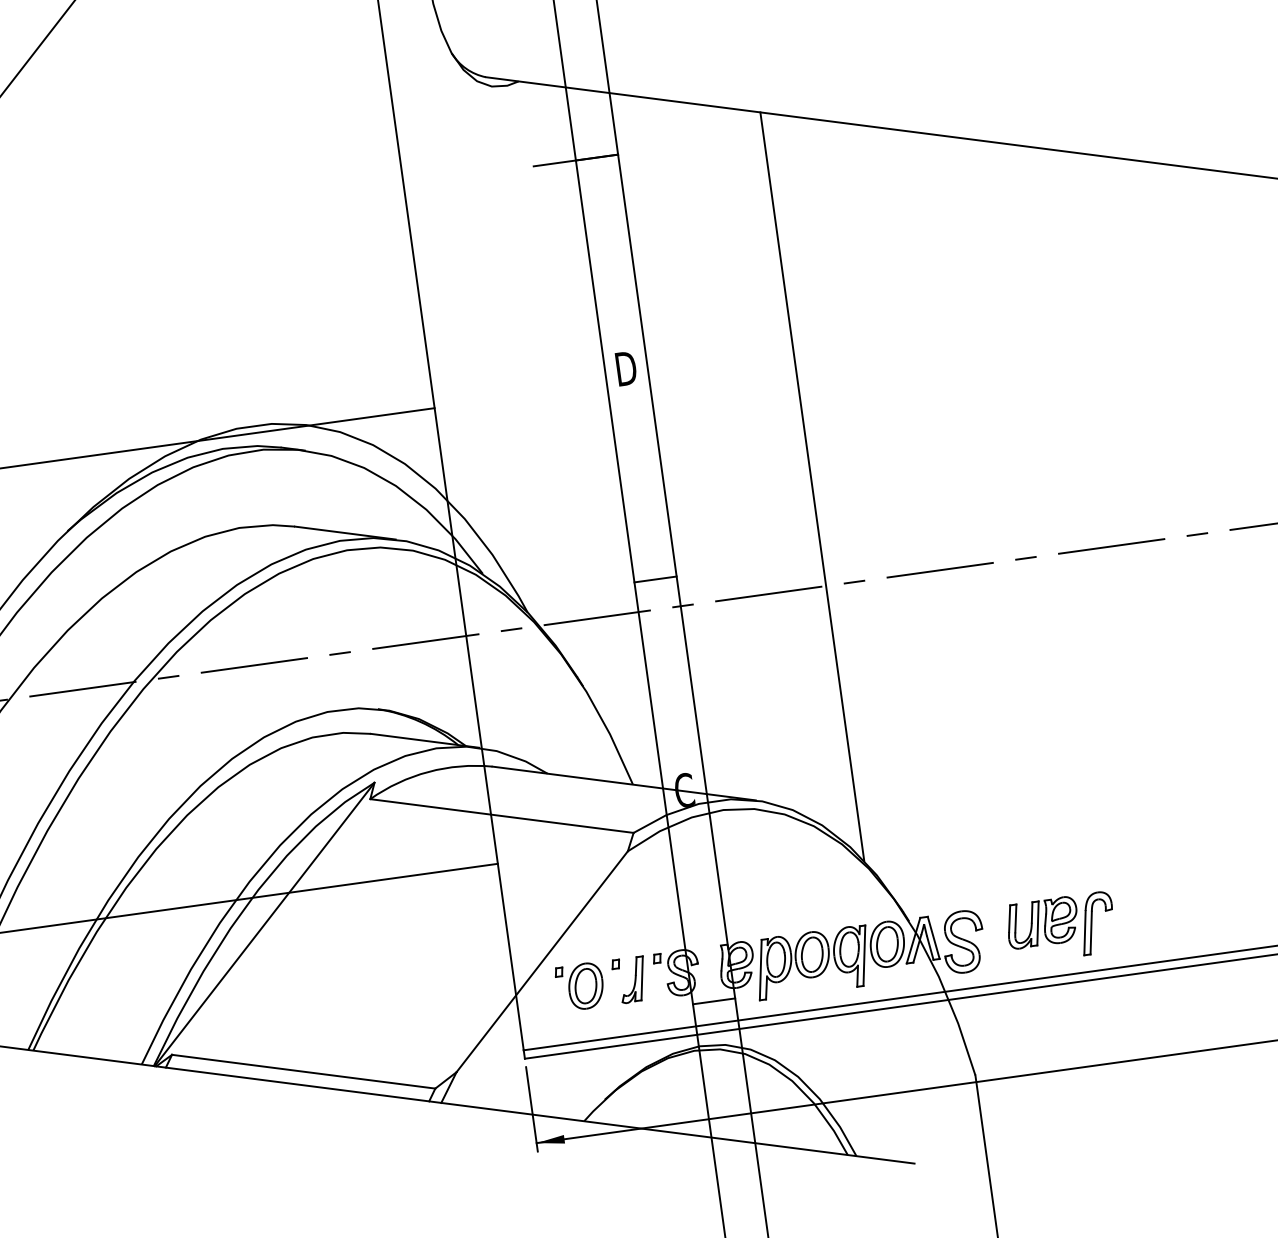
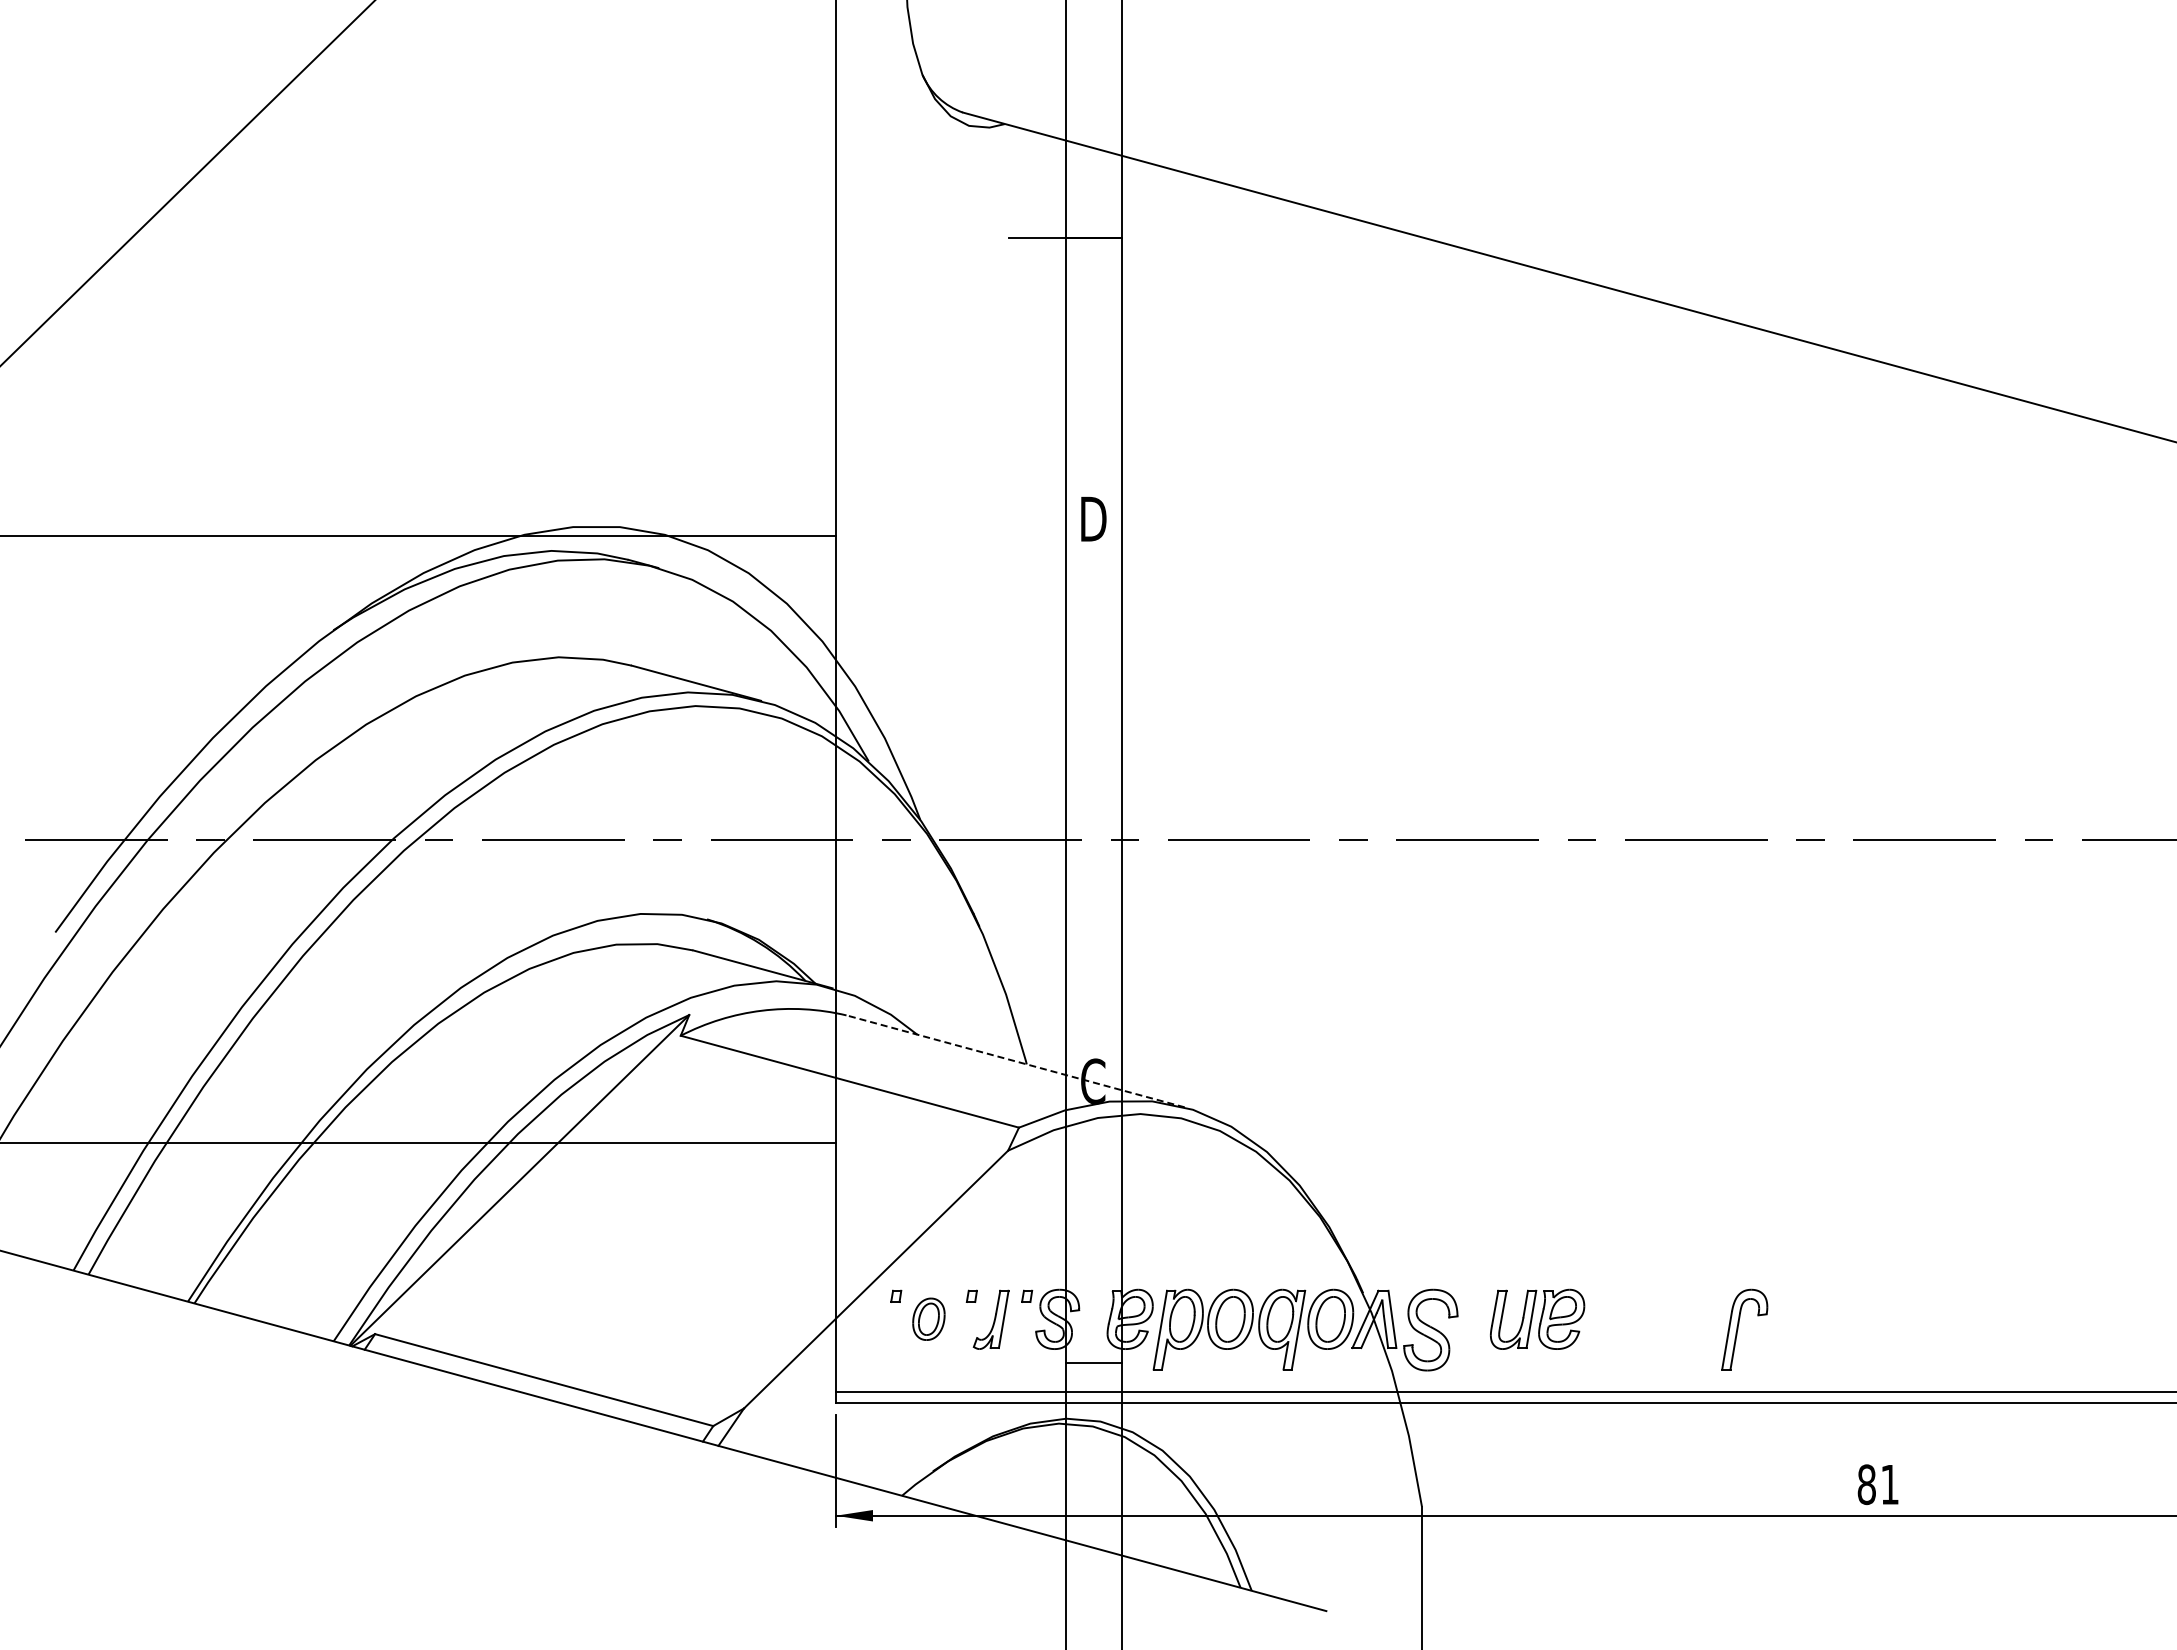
line: (812, 486) -> (1315, 707), removed
line: (655, 579) -> (1093, 800), removed
line: (624, 783) -> (1015, 1061), solid -> dashed
part: (1096, 922) -> (1744, 1329), moved
part: (585, 985) -> (928, 1318), size x0.7

